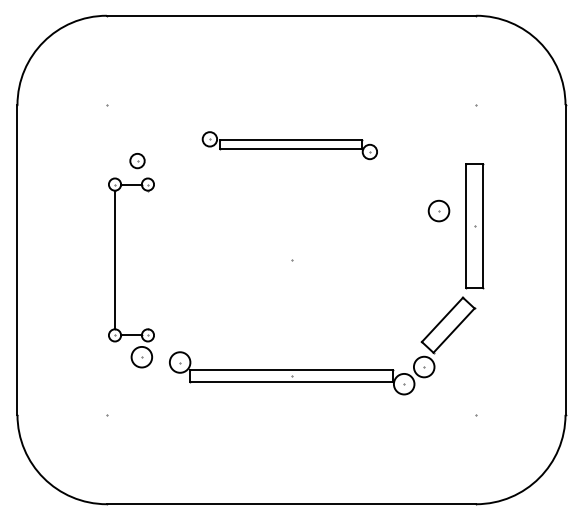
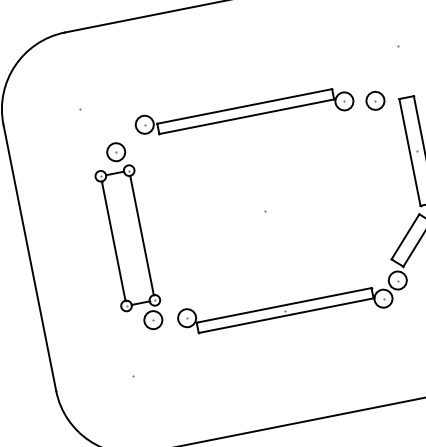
part: (289, 145) -> (244, 112), size x1.43
part: (137, 160) -> (116, 151), size x1.43
part: (438, 210) -> (374, 100), moved
line: (147, 259) -> (141, 235), added

